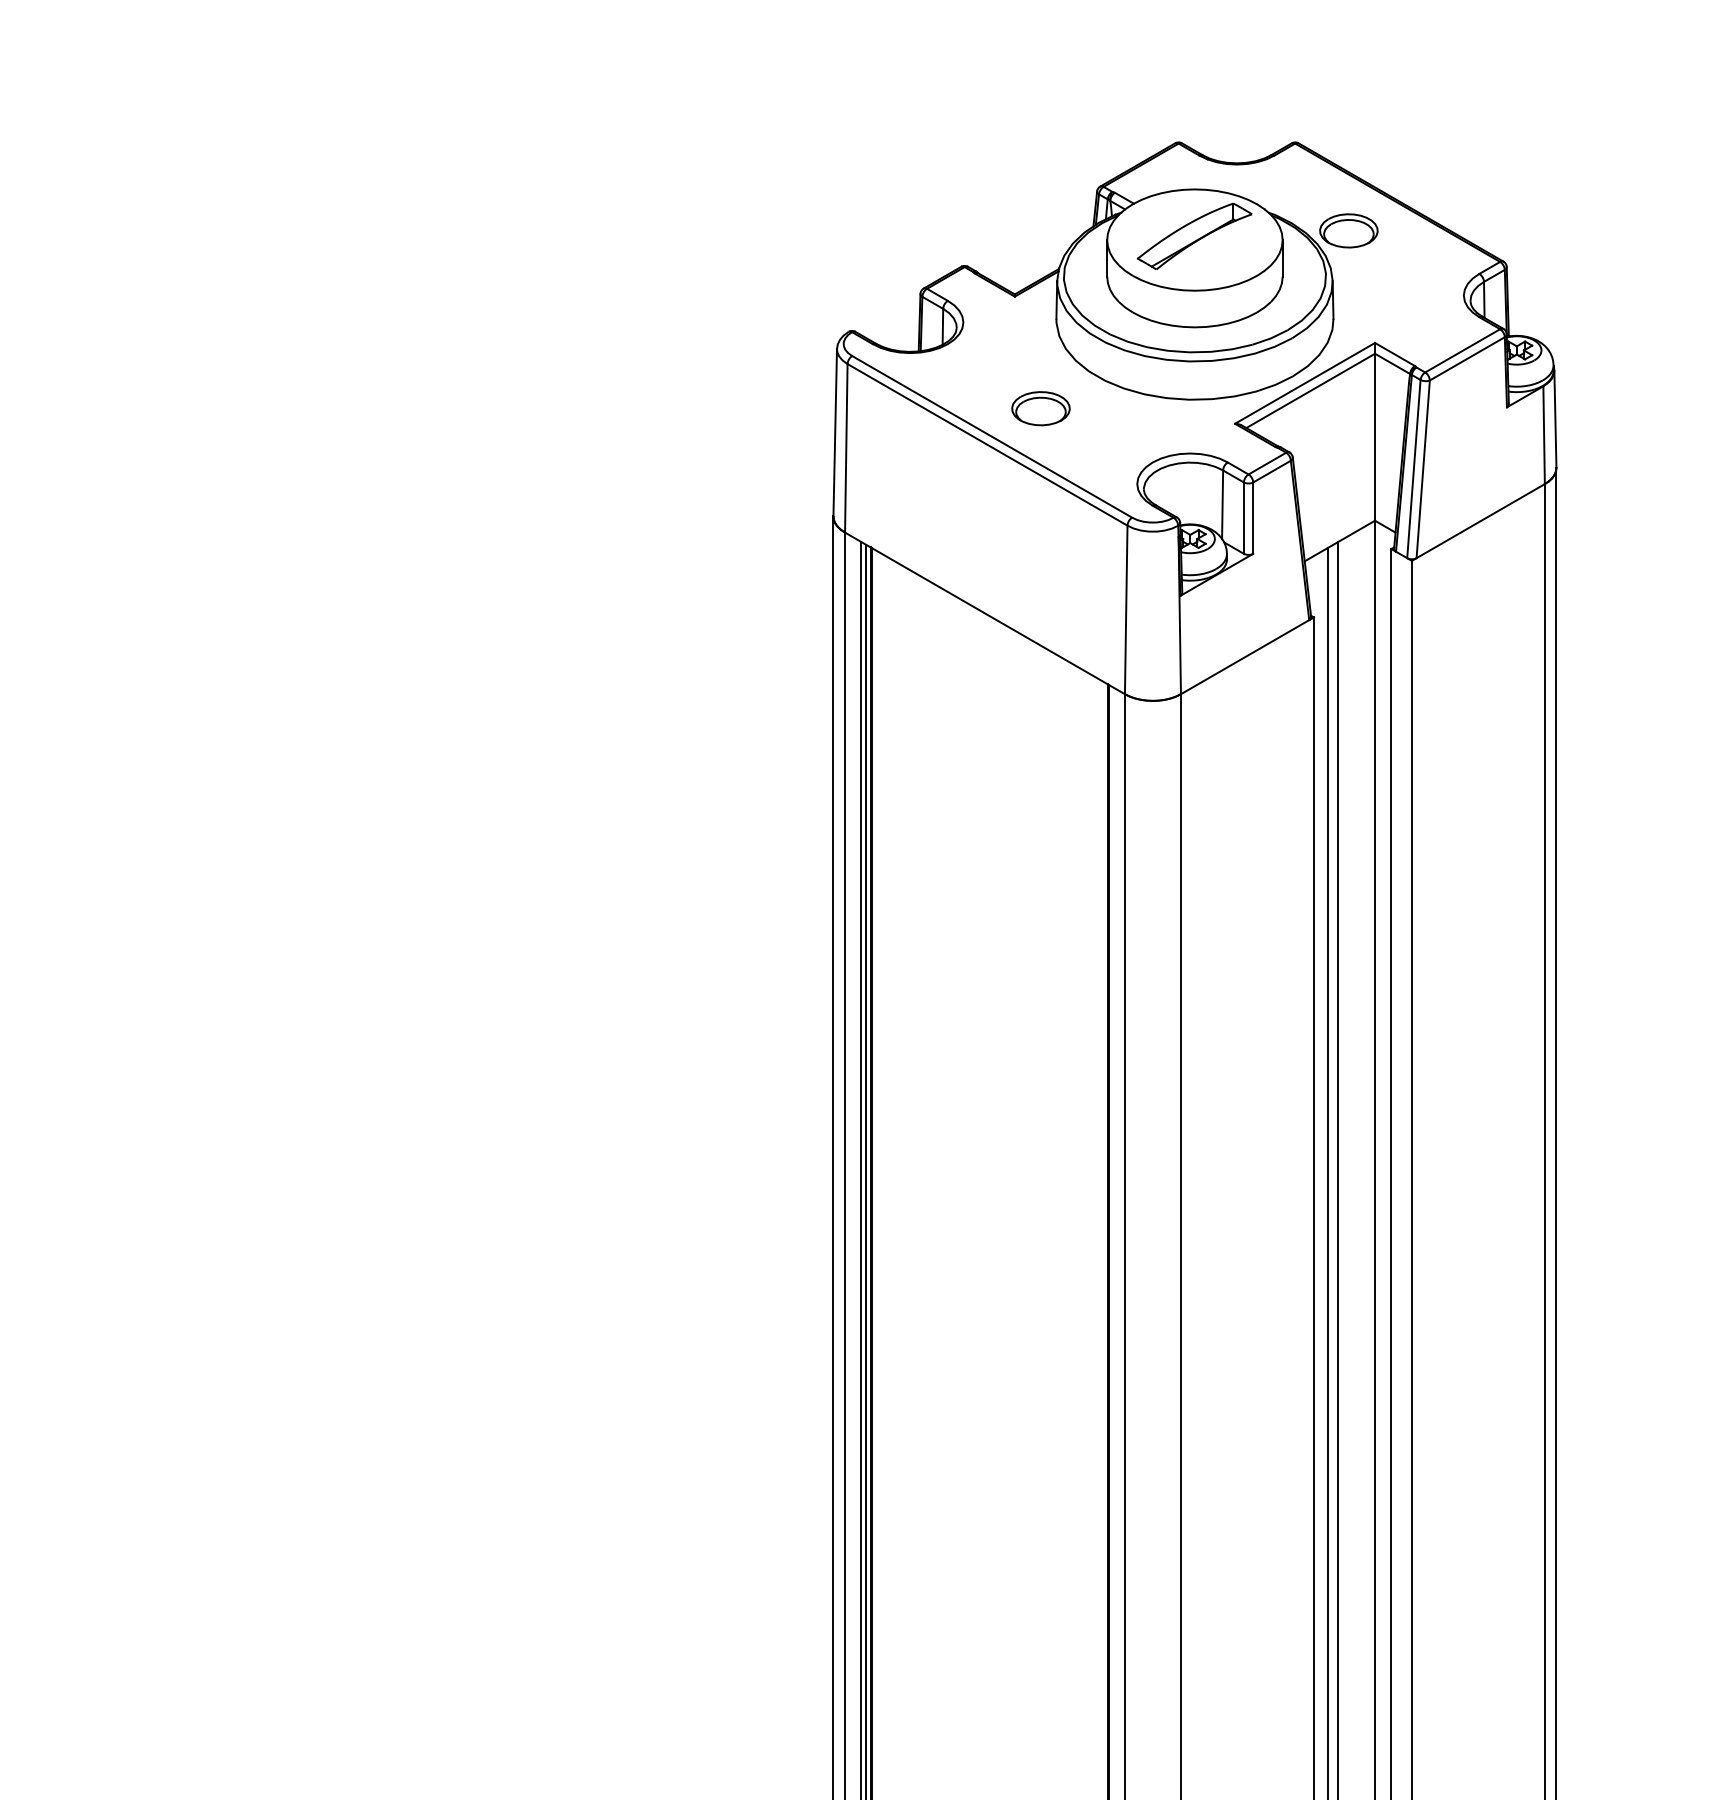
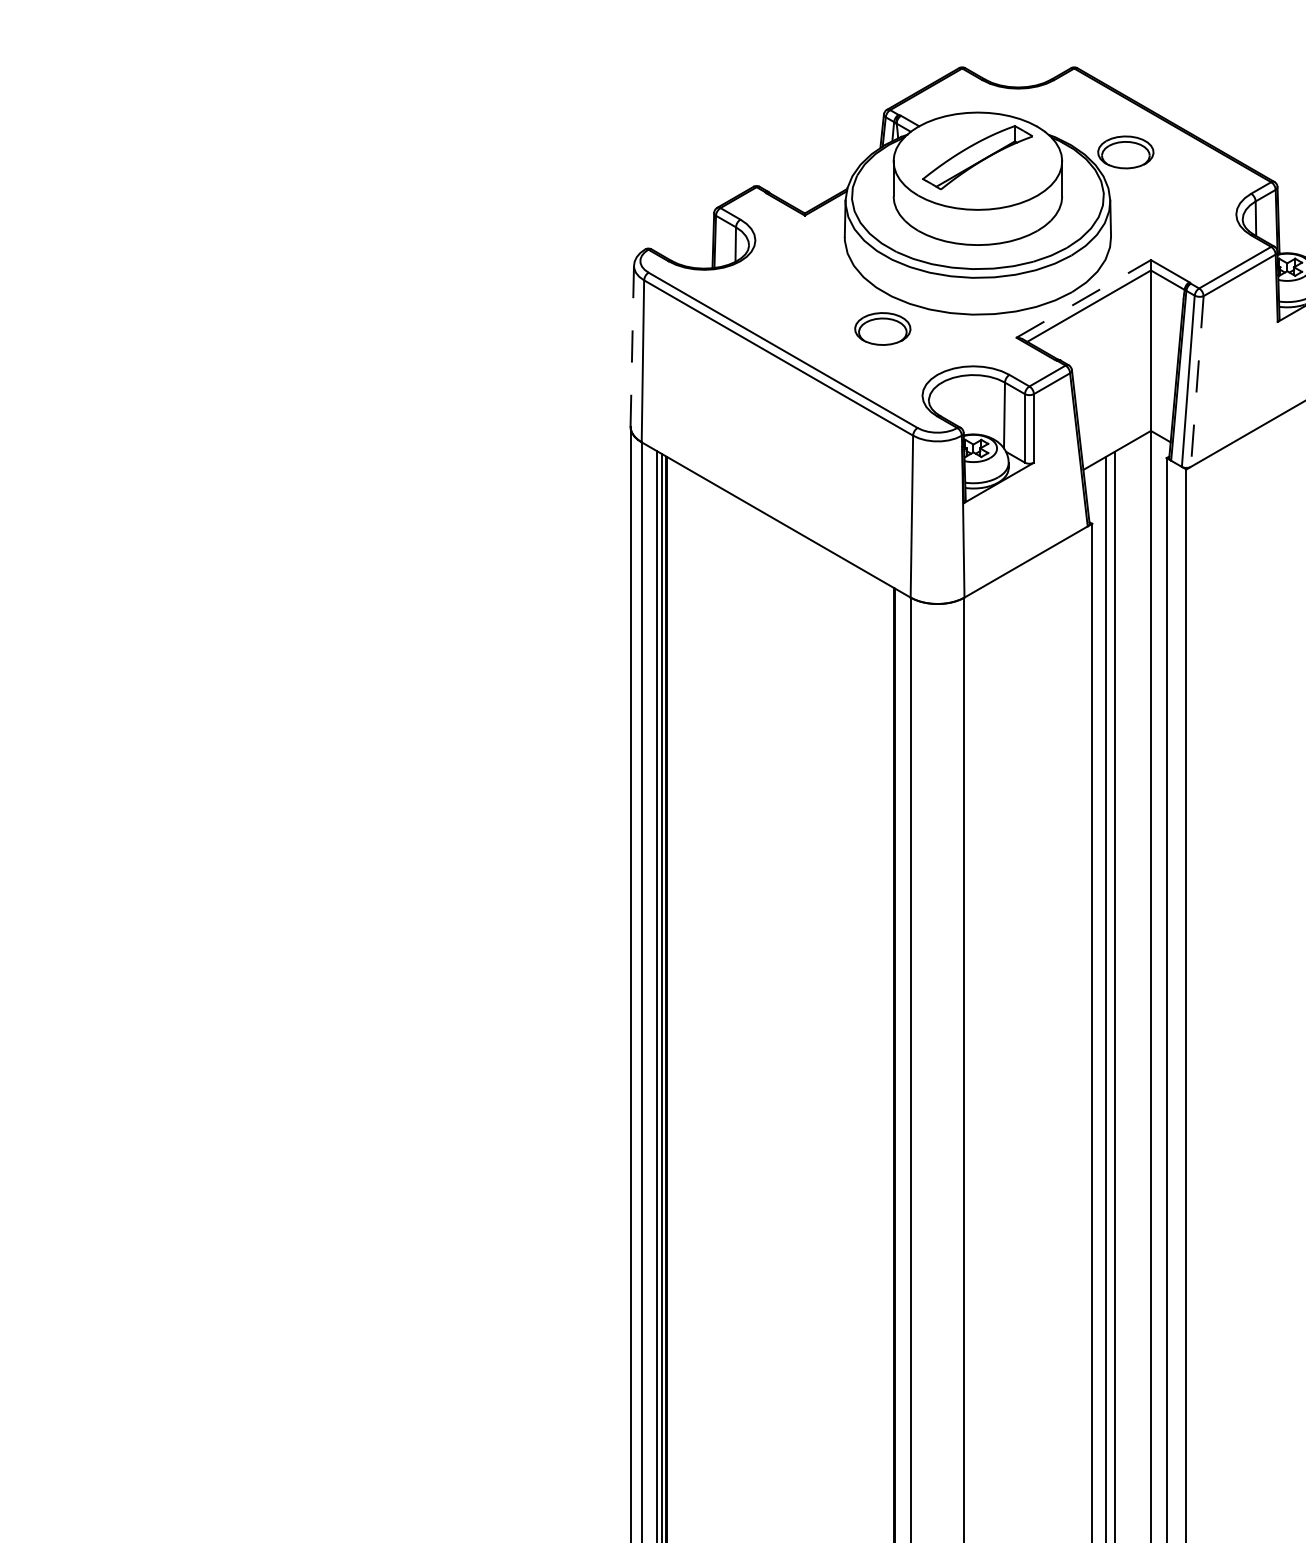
line: (1305, 383) -> (1084, 299), solid -> dashed
part: (1040, 408) -> (882, 328), moved
line: (835, 432) -> (632, 346), solid -> dashed
line: (1423, 469) -> (1197, 381), solid -> dashed

